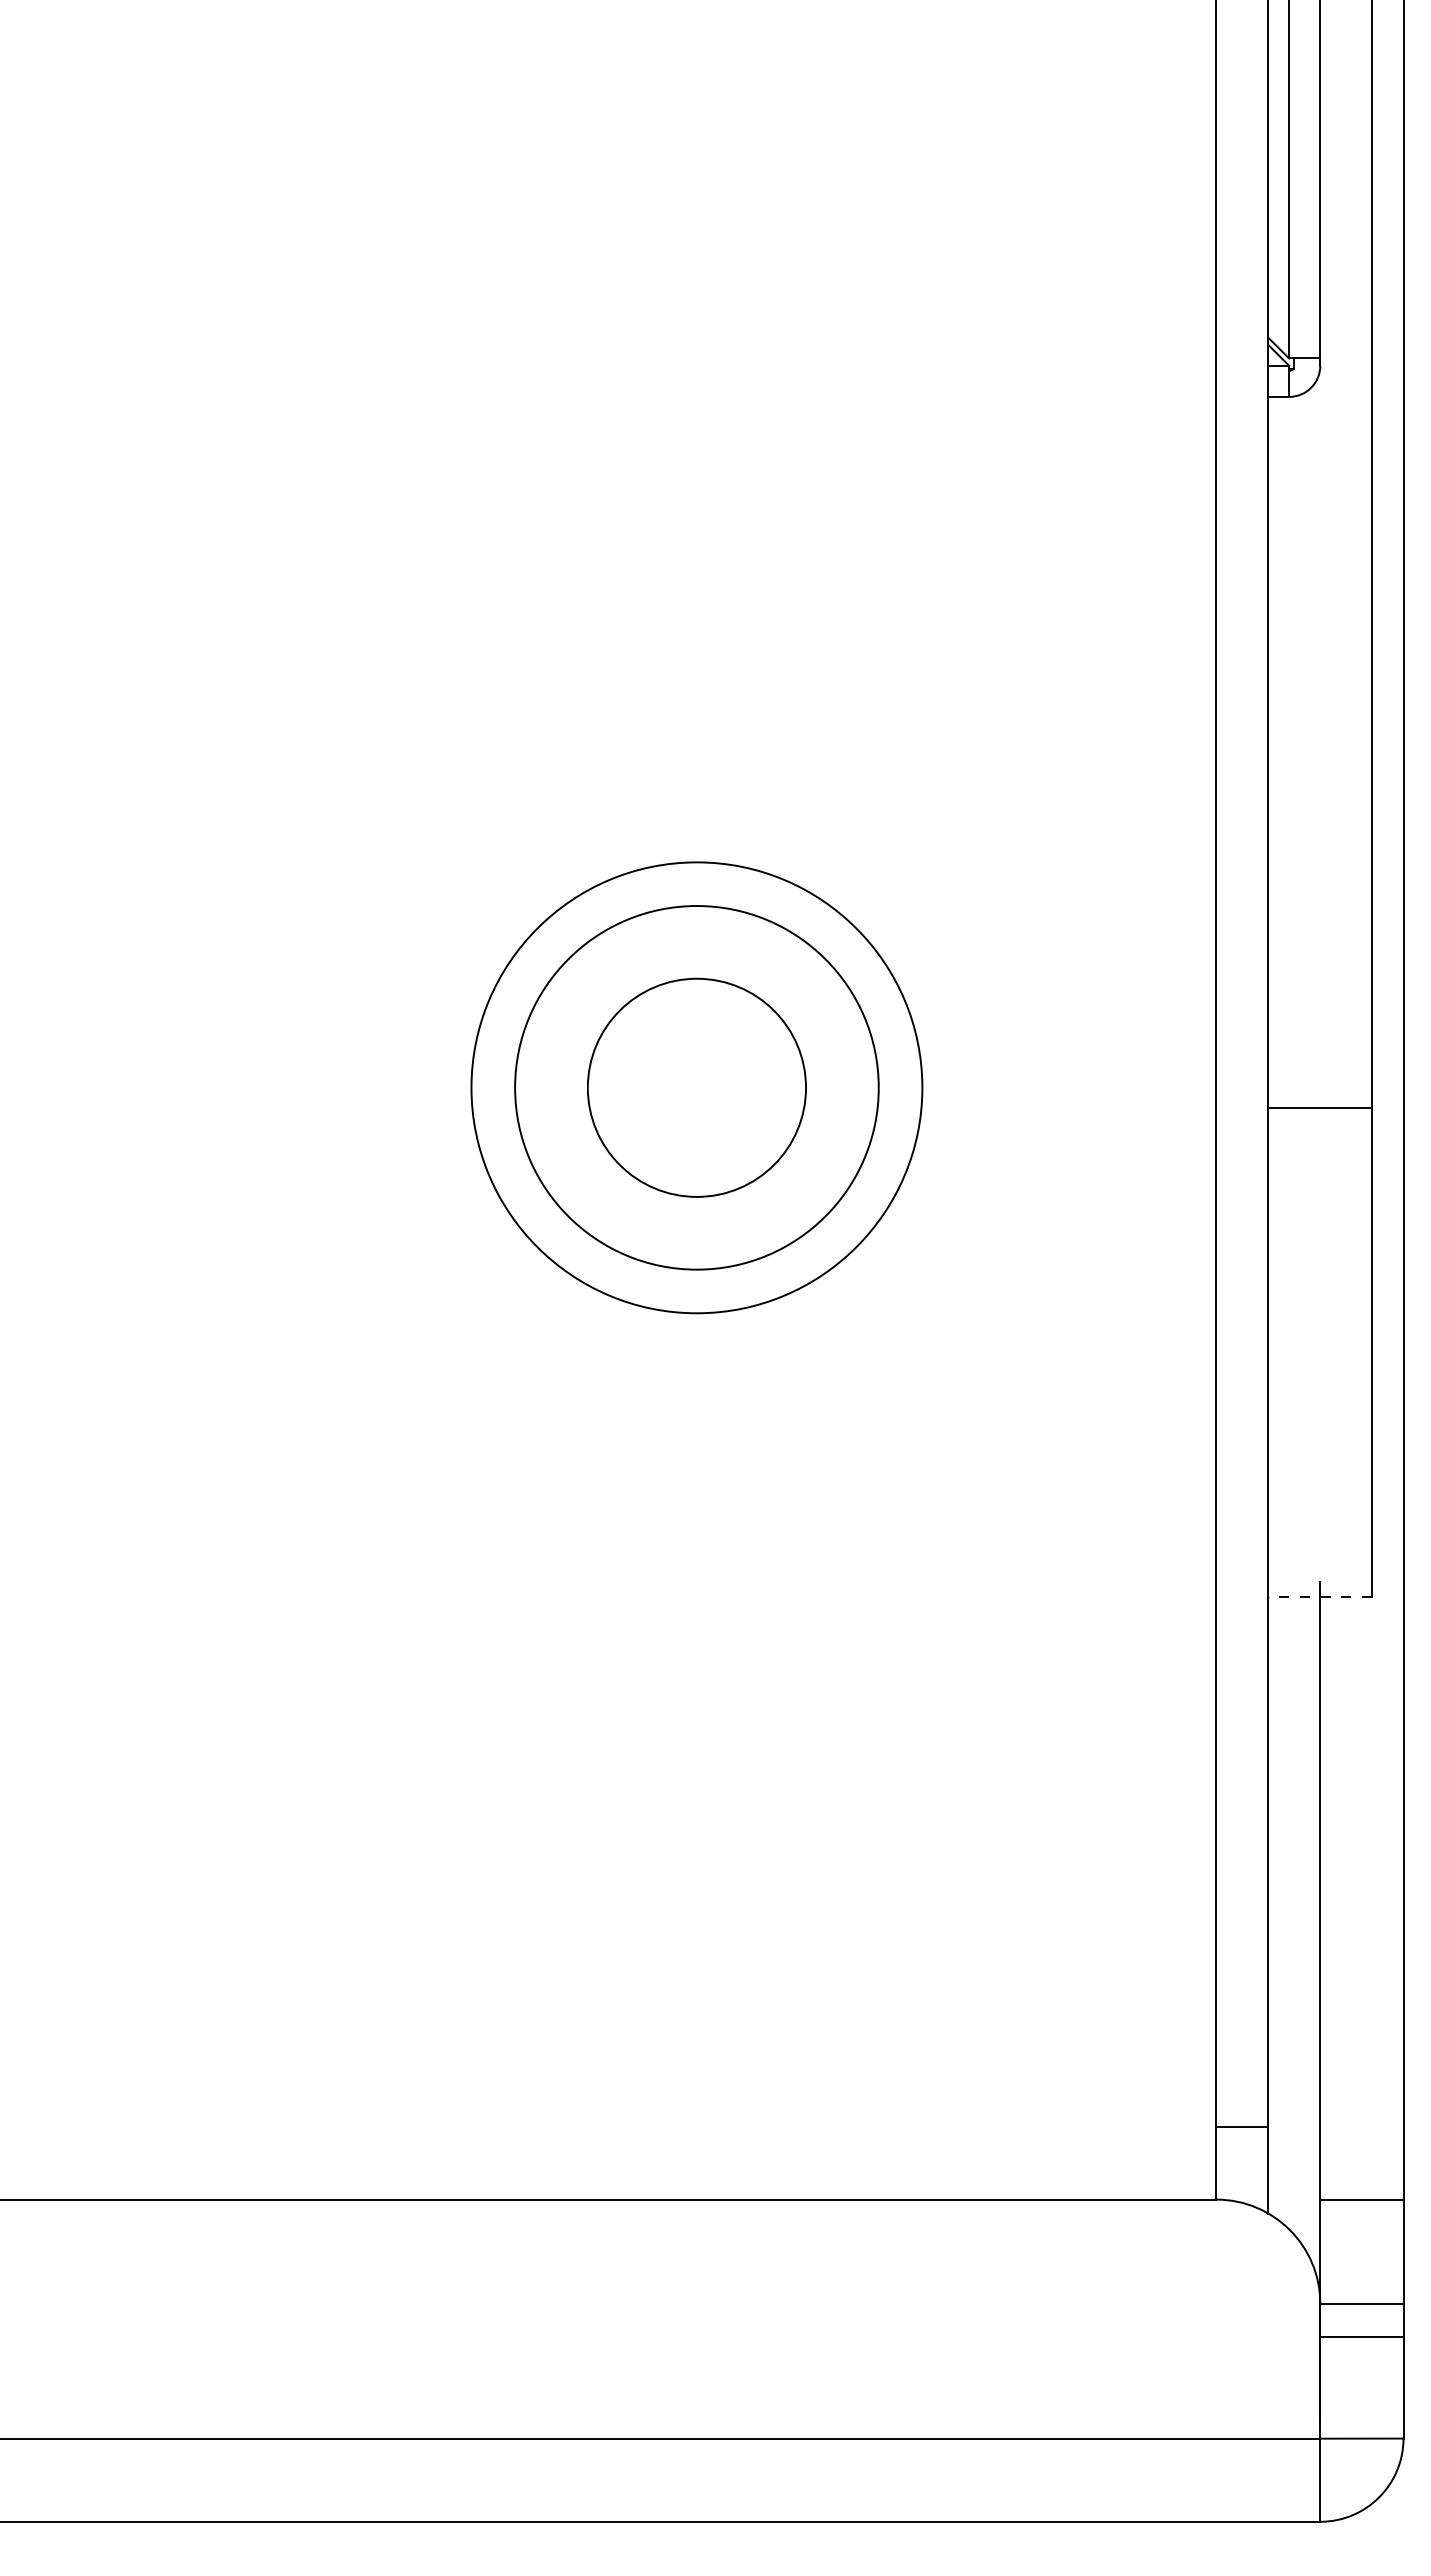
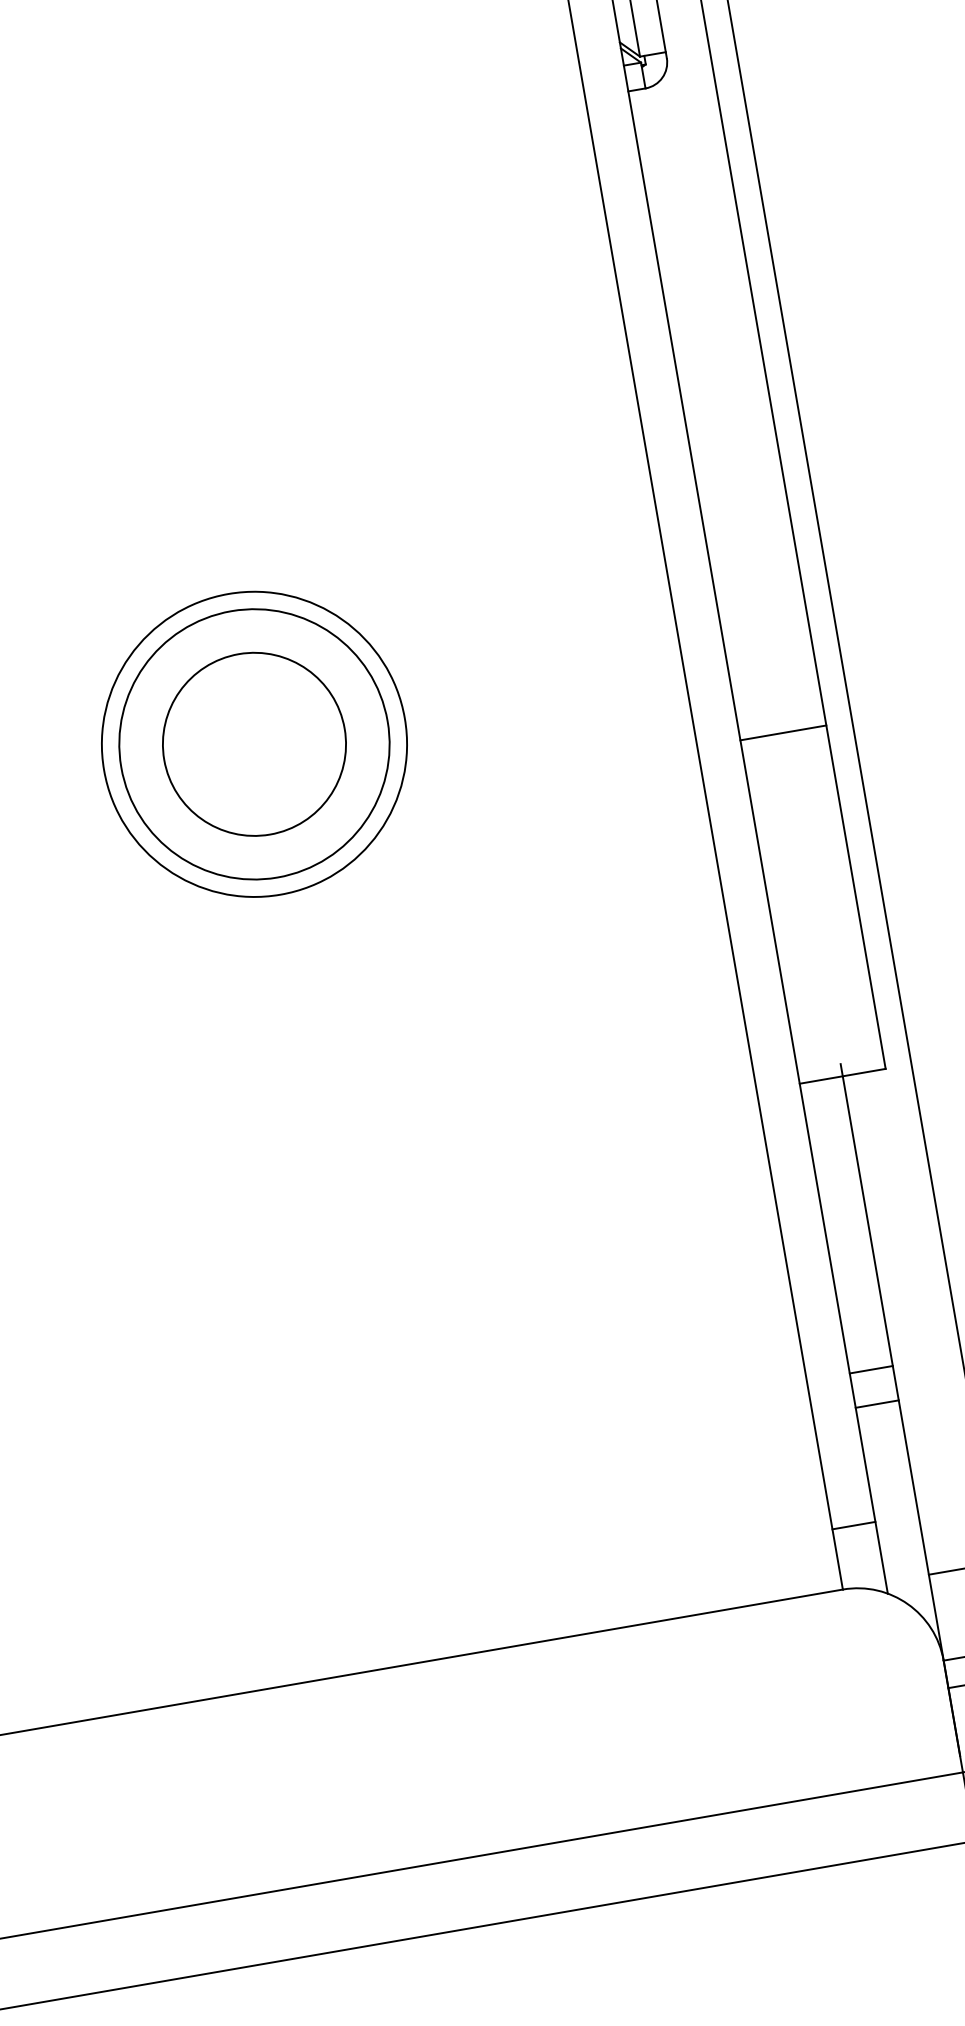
circle: (696, 1087) -> (254, 744), size x0.71
line: (1320, 1107) -> (783, 732), moved
line: (1320, 1596) -> (842, 1075), dashed -> solid
line: (1294, 1947) -> (871, 1369), added
line: (1294, 1988) -> (877, 1403), added

